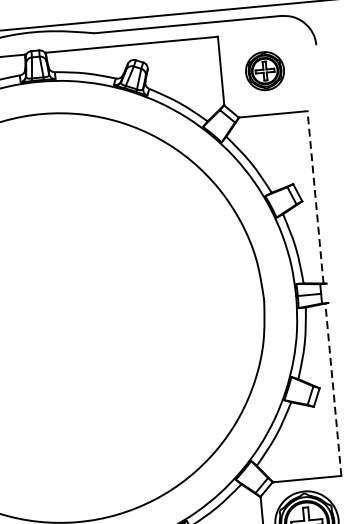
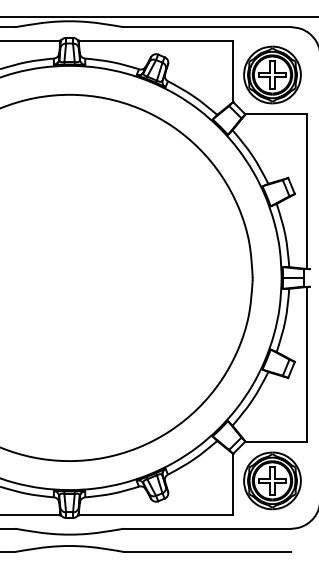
part: (265, 70) -> (272, 74), size x1.67
line: (316, 197) -> (307, 191), dashed -> solid
line: (333, 388) -> (307, 363), dashed -> solid

